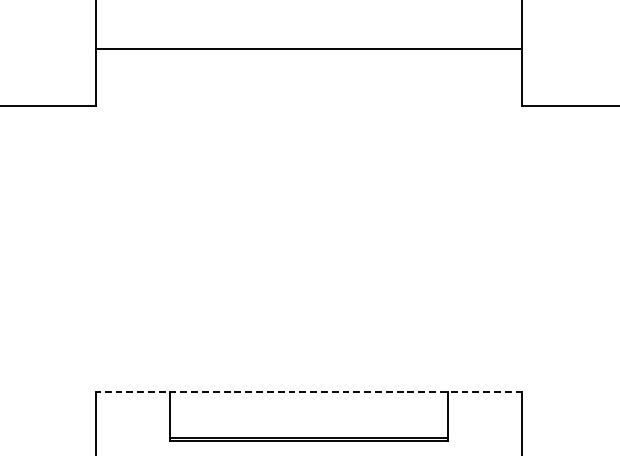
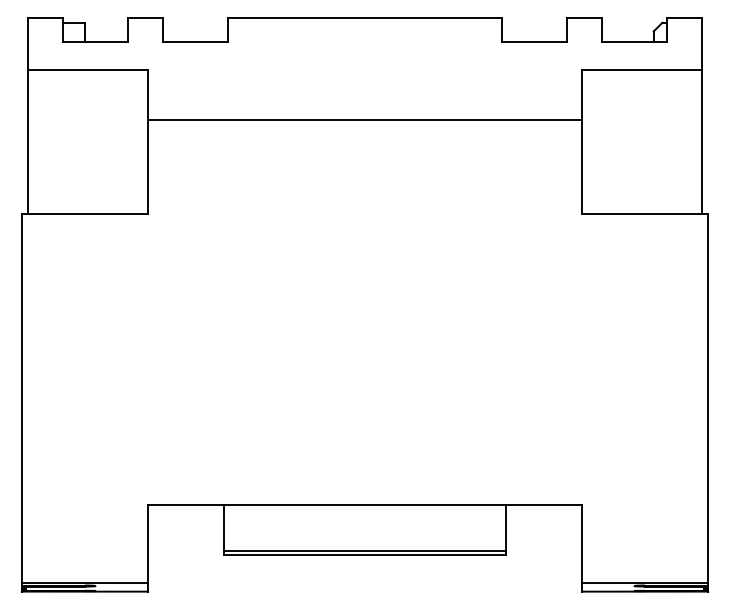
line: (308, 48) -> (364, 120), moved
line: (308, 391) -> (364, 504), dashed -> solid

